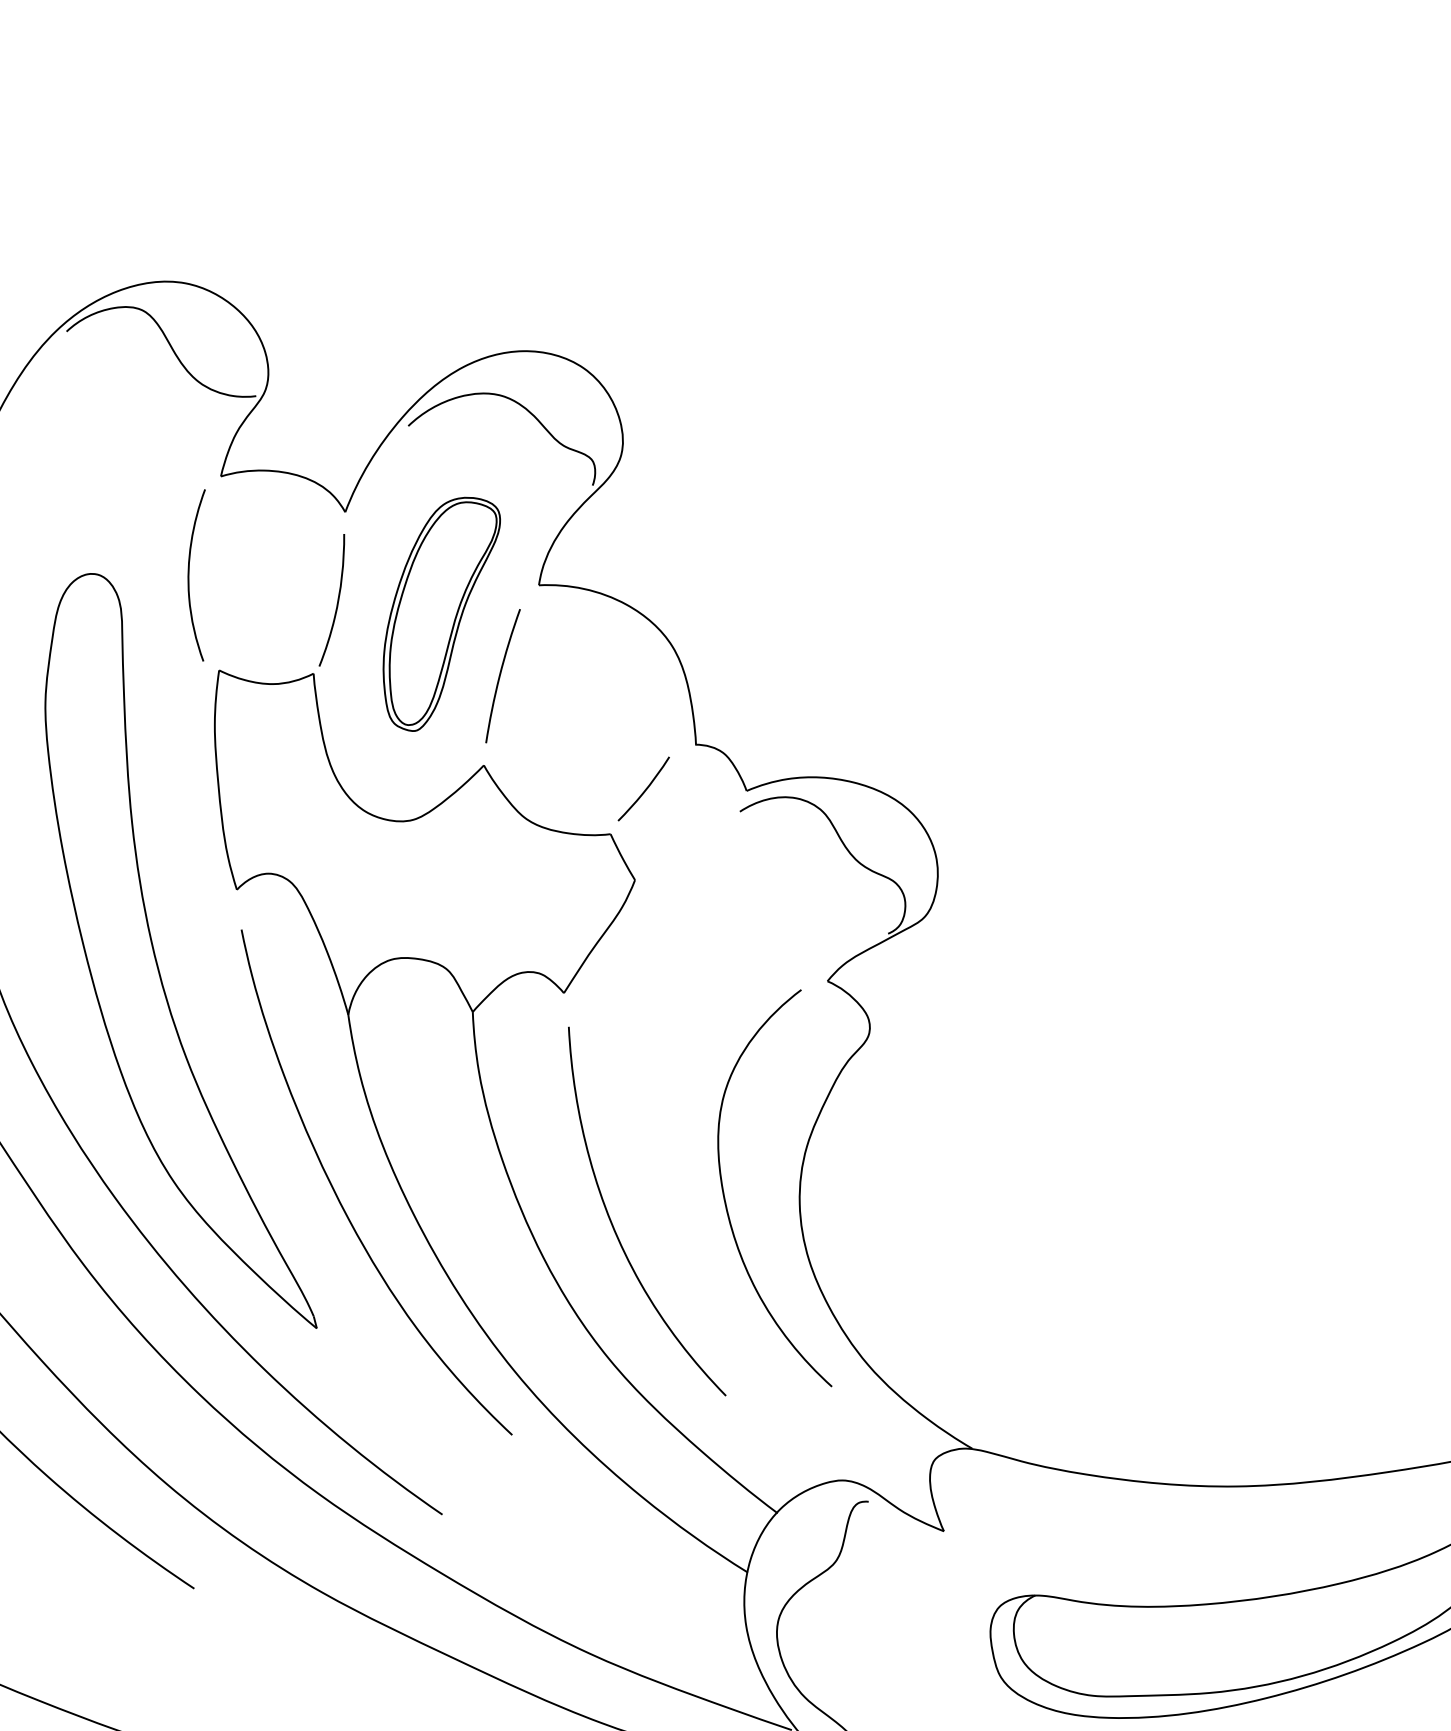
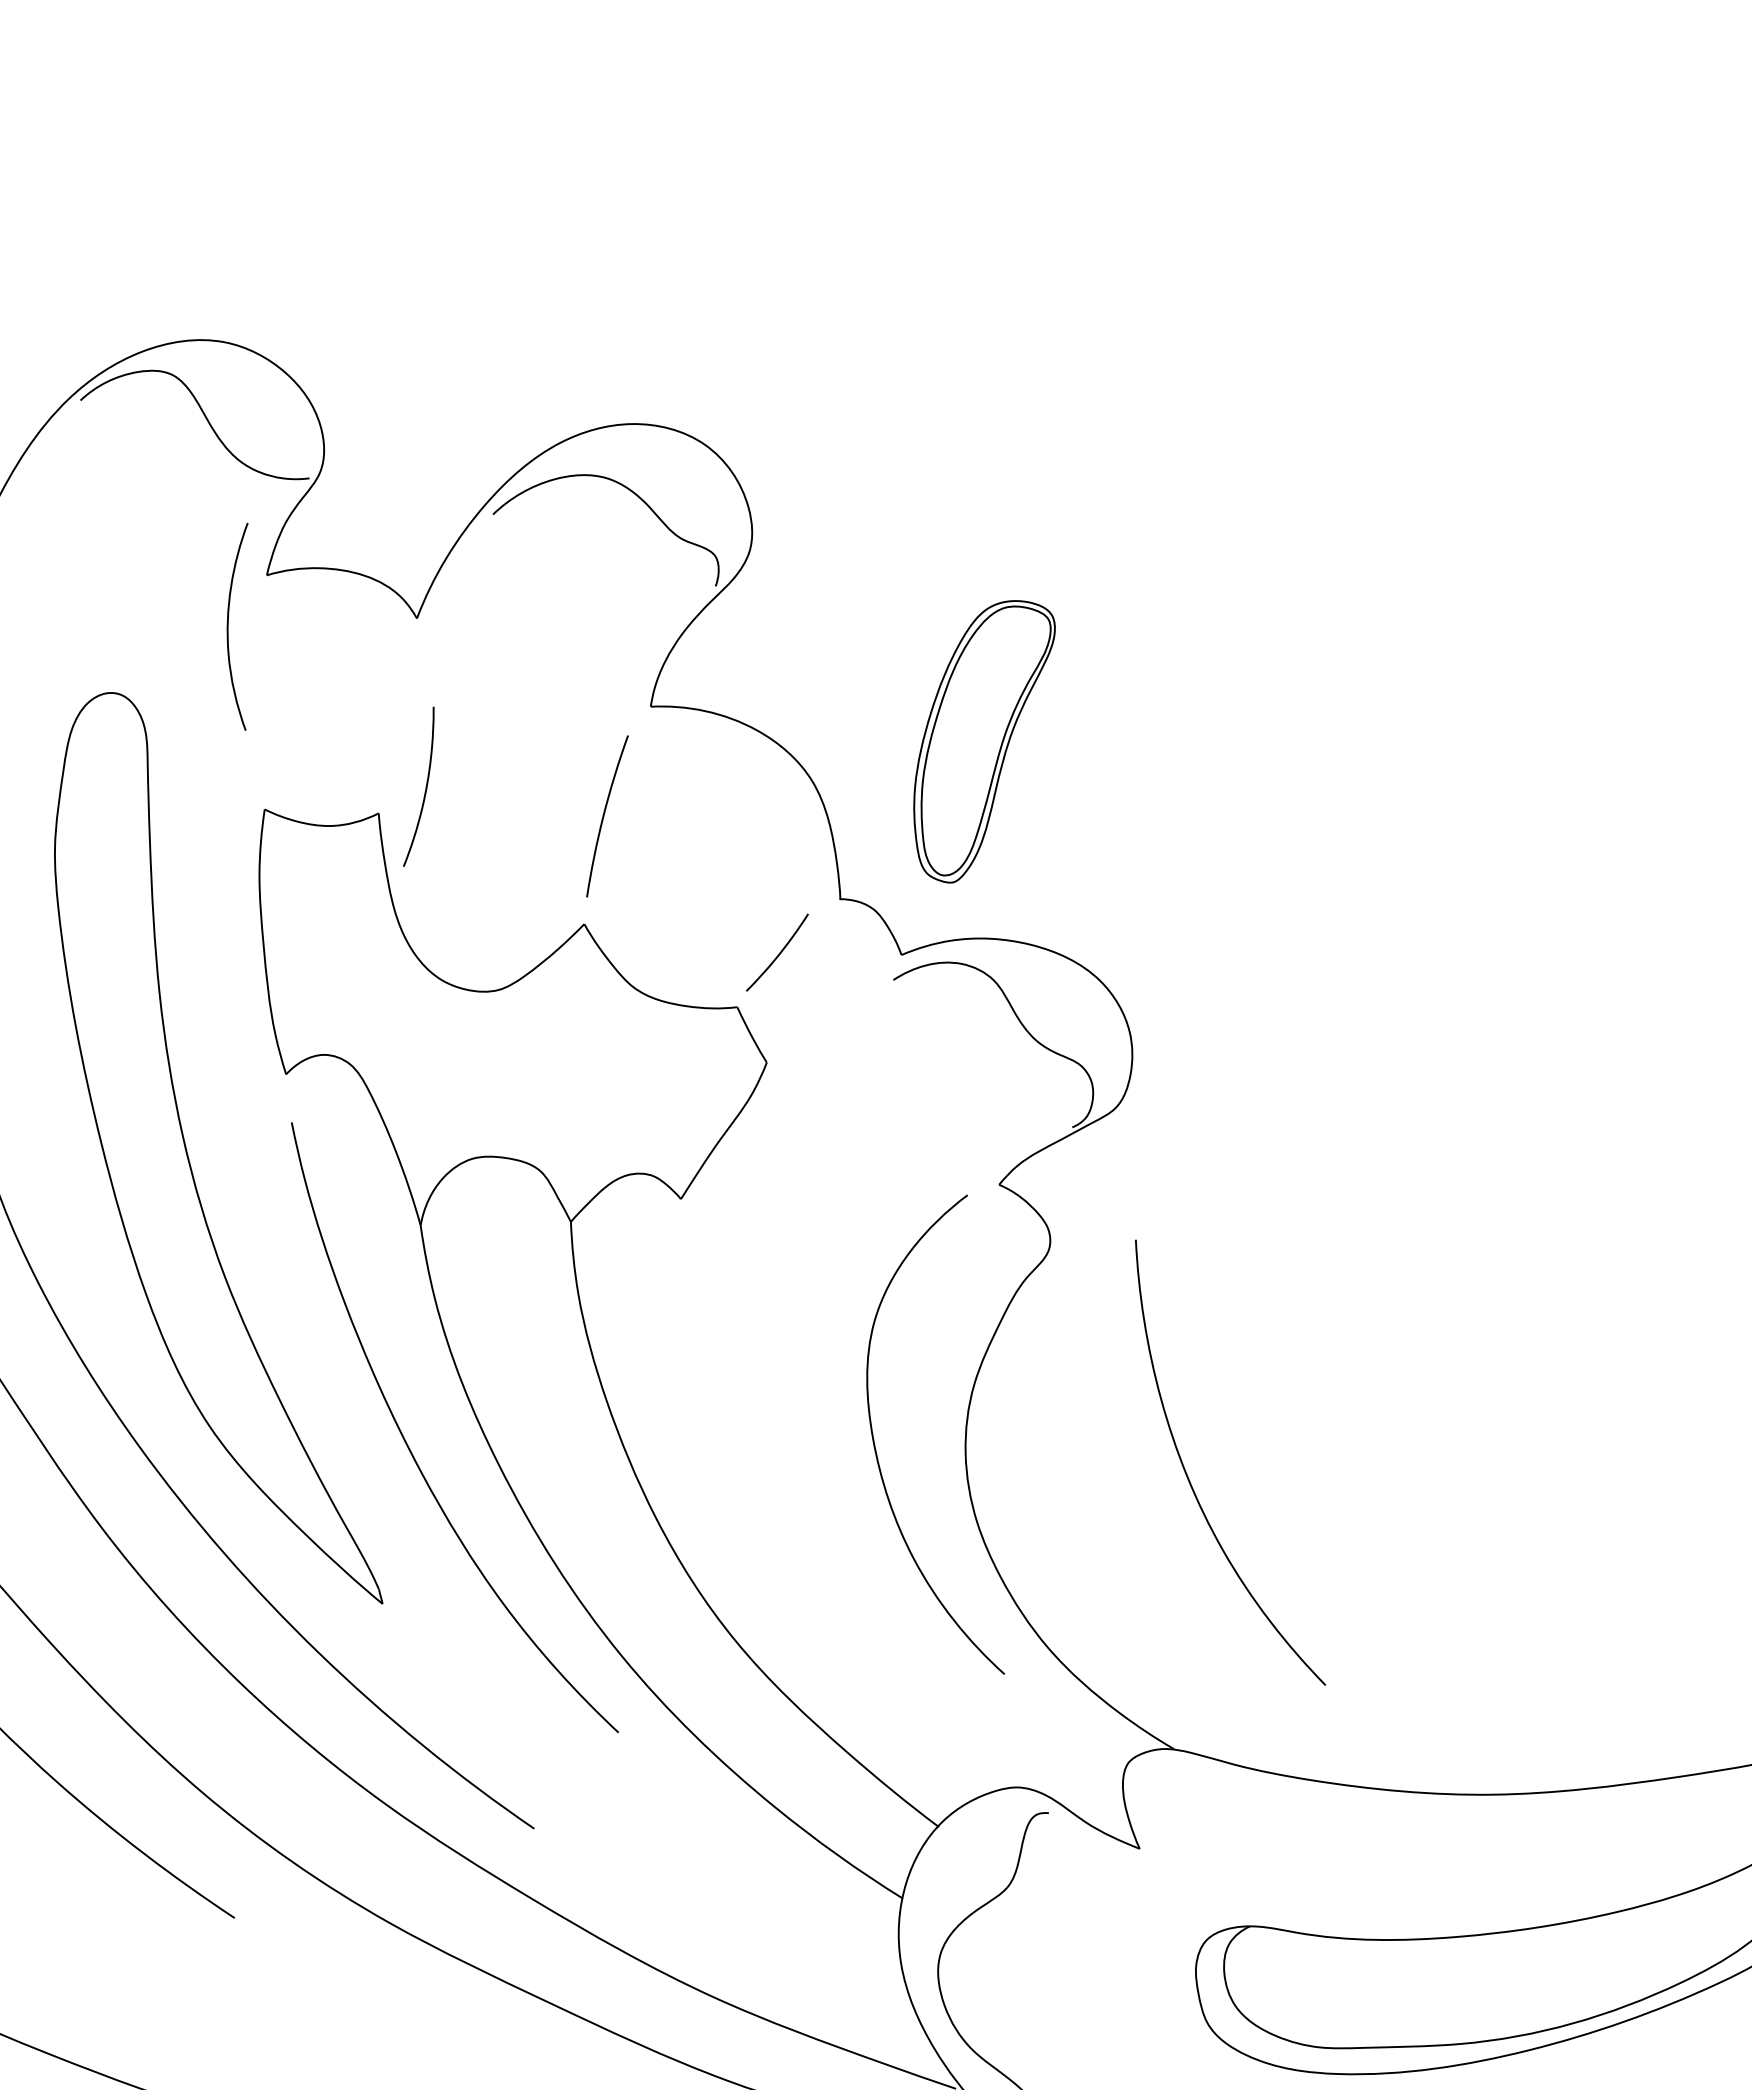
curve: (189, 575) -> (228, 626), moved
curve: (337, 600) -> (425, 786), moved
part: (441, 614) -> (984, 741), moved
curve: (613, 1224) -> (1189, 1478), moved

